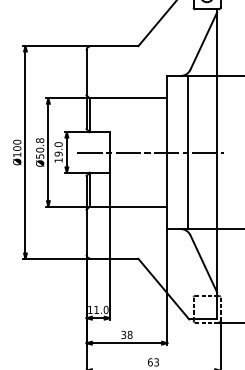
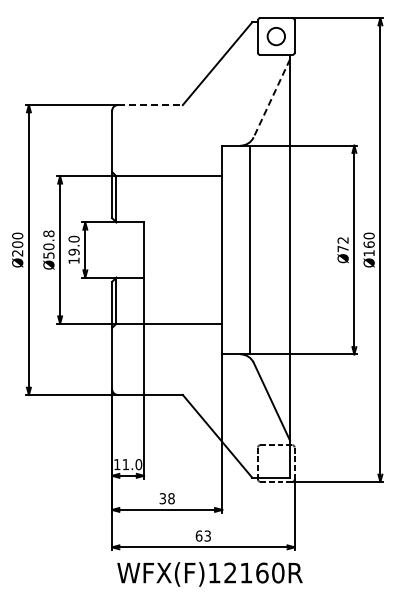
line: (203, 41) -> (271, 98), solid -> dashed
line: (114, 46) -> (150, 105), solid -> dashed
line: (150, 152) -> (199, 250), removed
text: (17, 155) -> (17, 253), Ø100 -> Ø200

